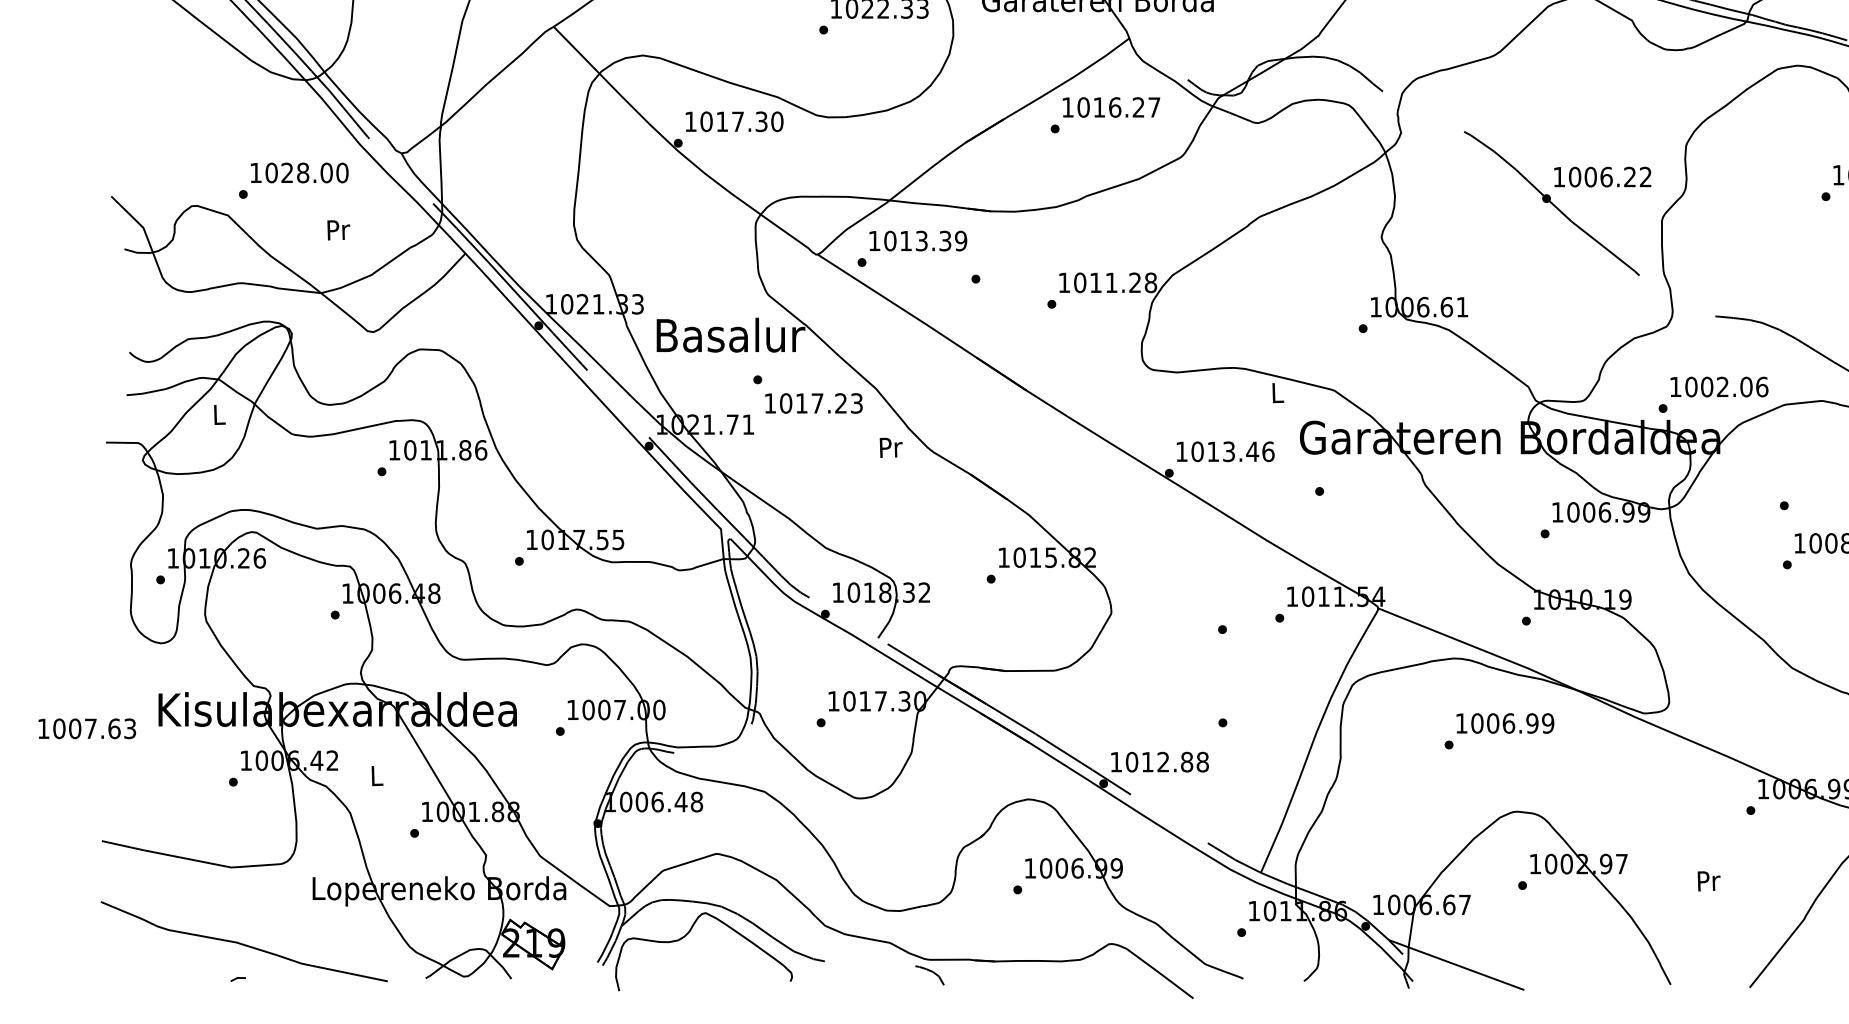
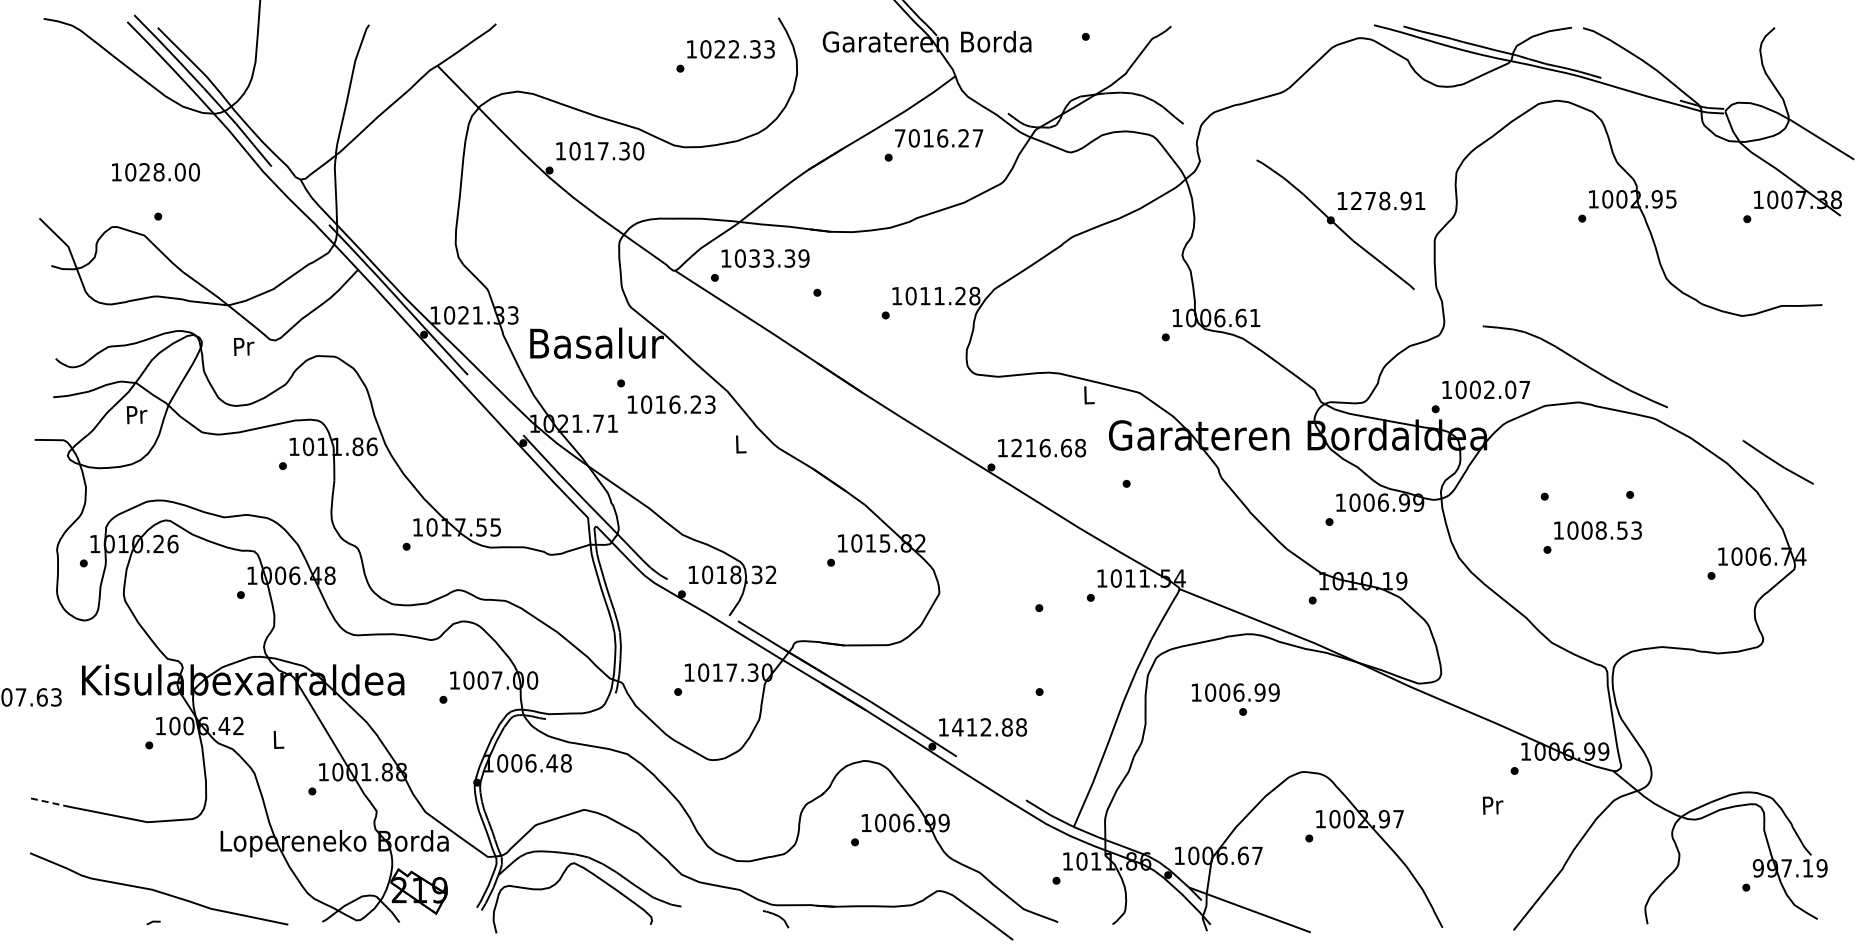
text: (1068, 107) -> (900, 138), 1016.27 -> 7016.27
text: (299, 173) -> (155, 172), moved
text: (1610, 176) -> (1388, 200), 1006.22 -> 1278.91
text: (338, 229) -> (243, 346), moved
text: (906, 241) -> (754, 258), 1013.39 -> 1033.39
text: (1761, 386) -> (1524, 389), 1002.06 -> 1002.07
text: (817, 403) -> (674, 404), 1017.23 -> 1016.23
text: (219, 415) -> (136, 415), L -> Pr
text: (891, 447) -> (741, 444), Pr -> L
text: (1232, 451) -> (1048, 447), 1013.46 -> 1216.68
text: (1505, 723) -> (1235, 692), moved
text: (1131, 762) -> (957, 727), 1012.88 -> 1412.88
line: (123, 845) -> (50, 802), solid -> dashed
text: (1708, 881) -> (1492, 805), moved

